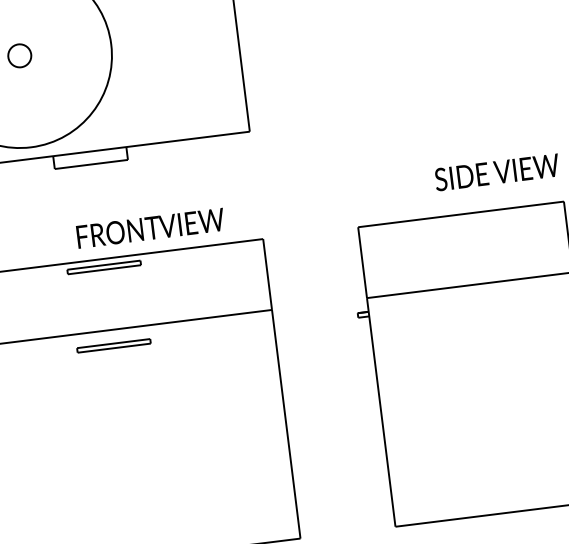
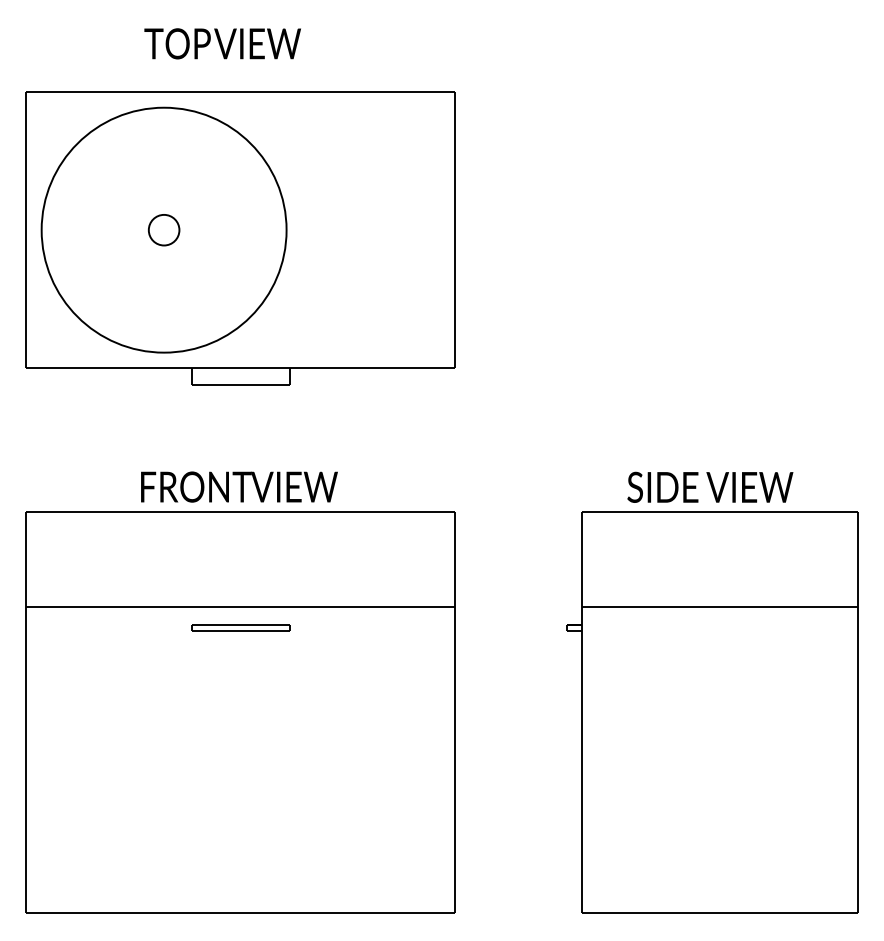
text: (497, 171) -> (710, 486), moved
text: (150, 227) -> (239, 486), moved
part: (104, 267) -> (240, 522), removed

